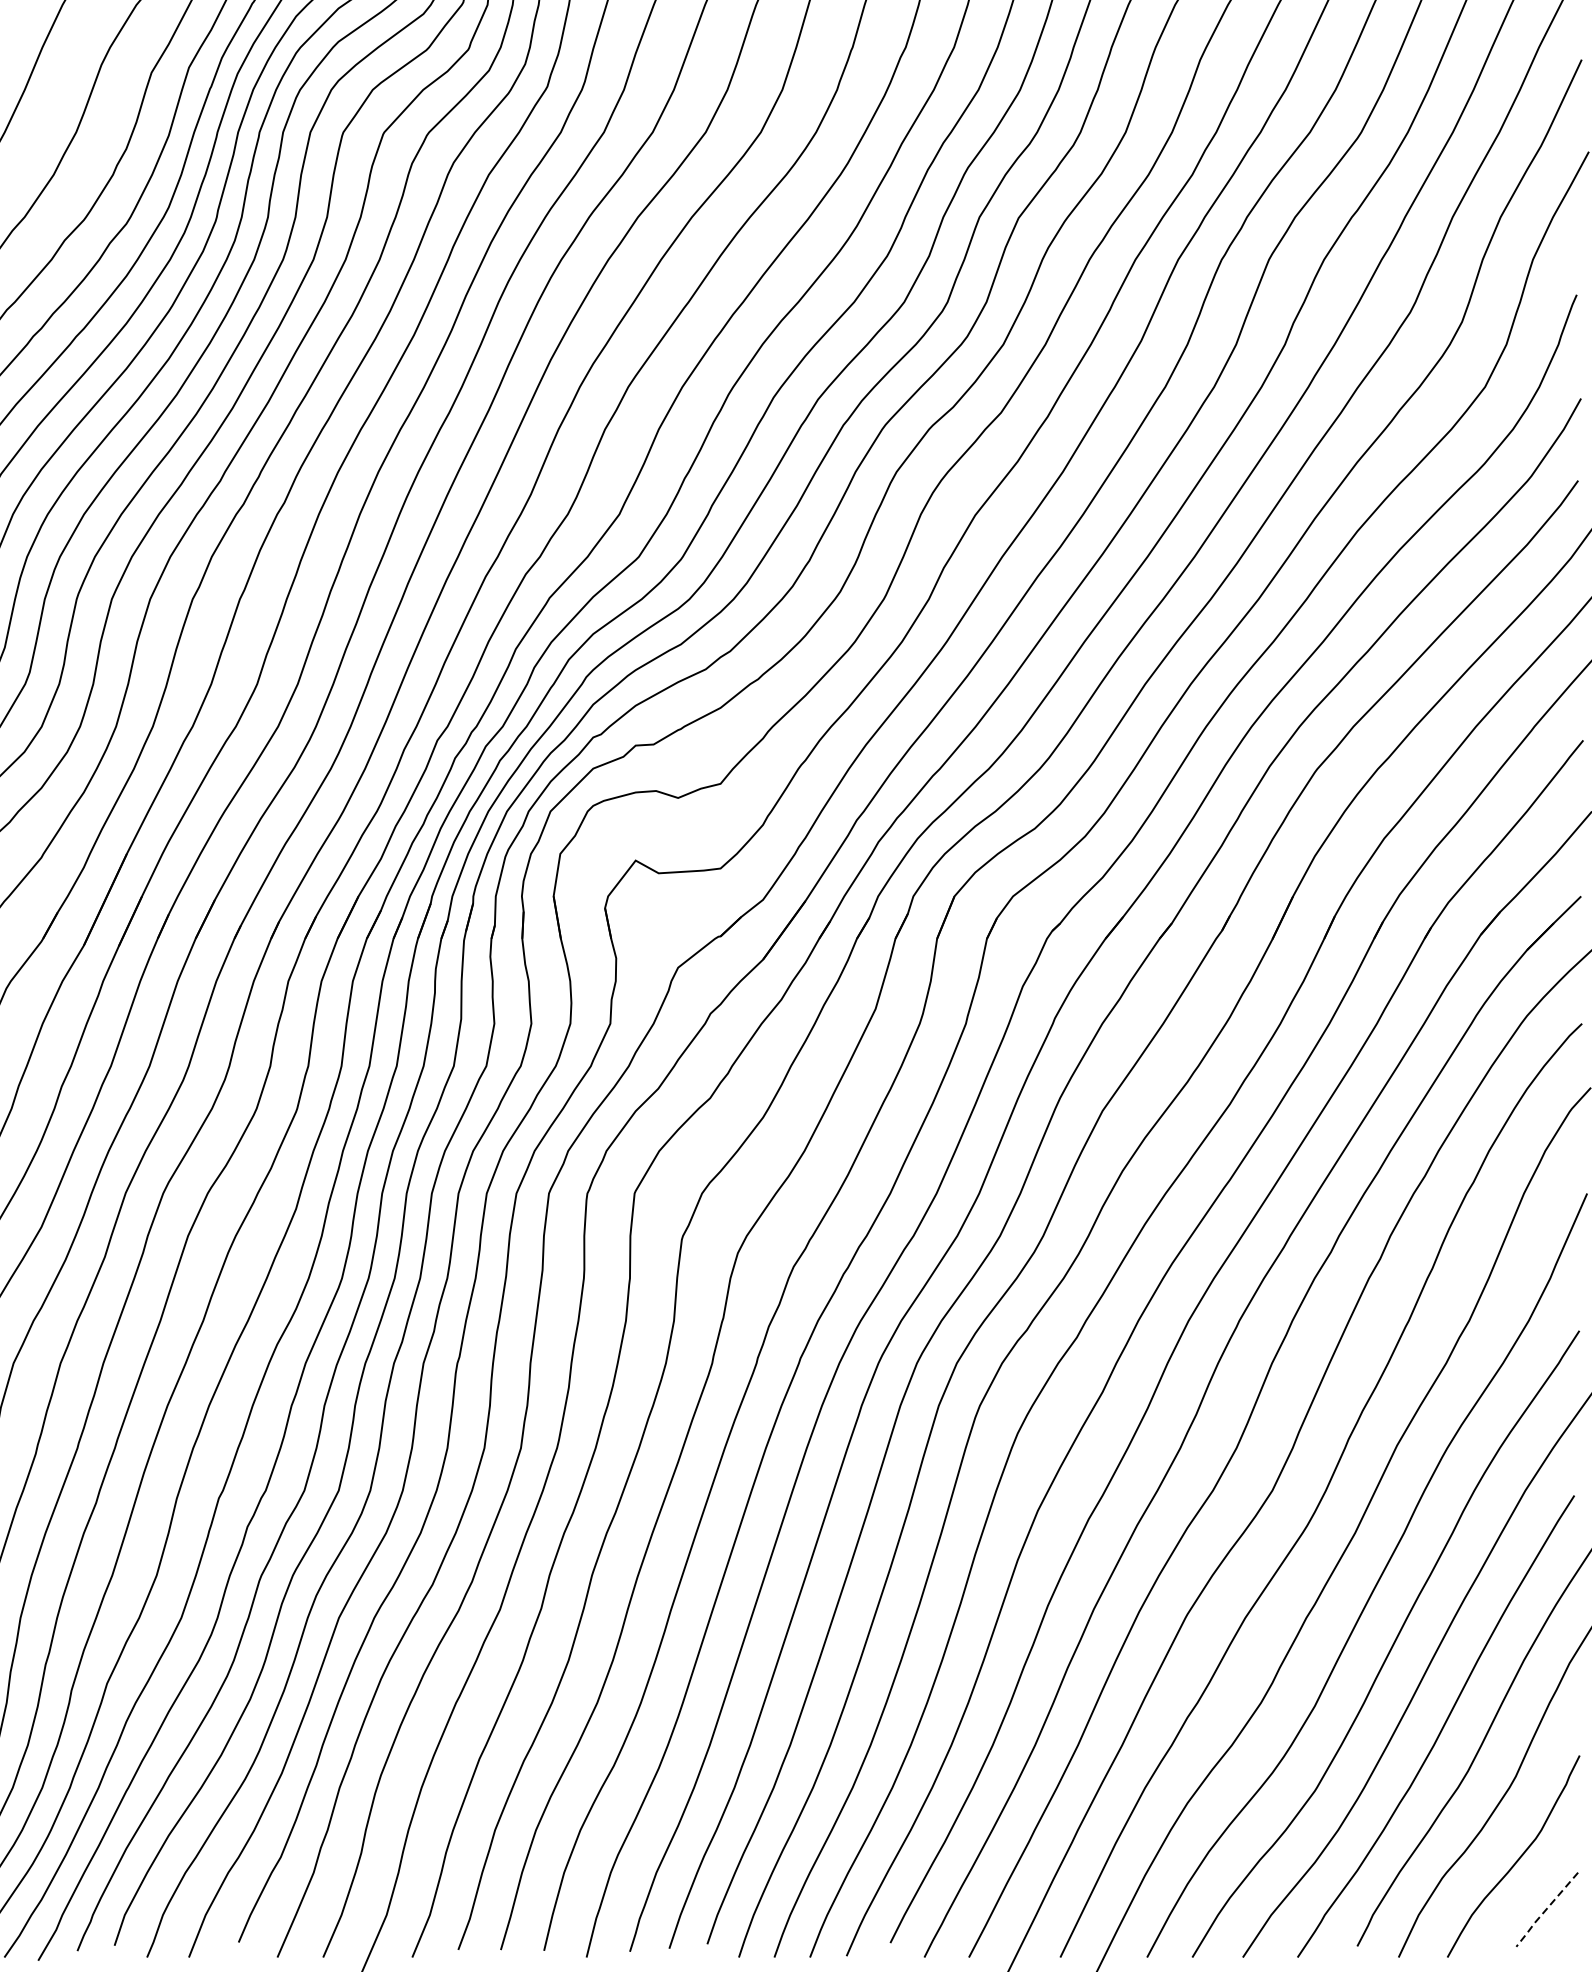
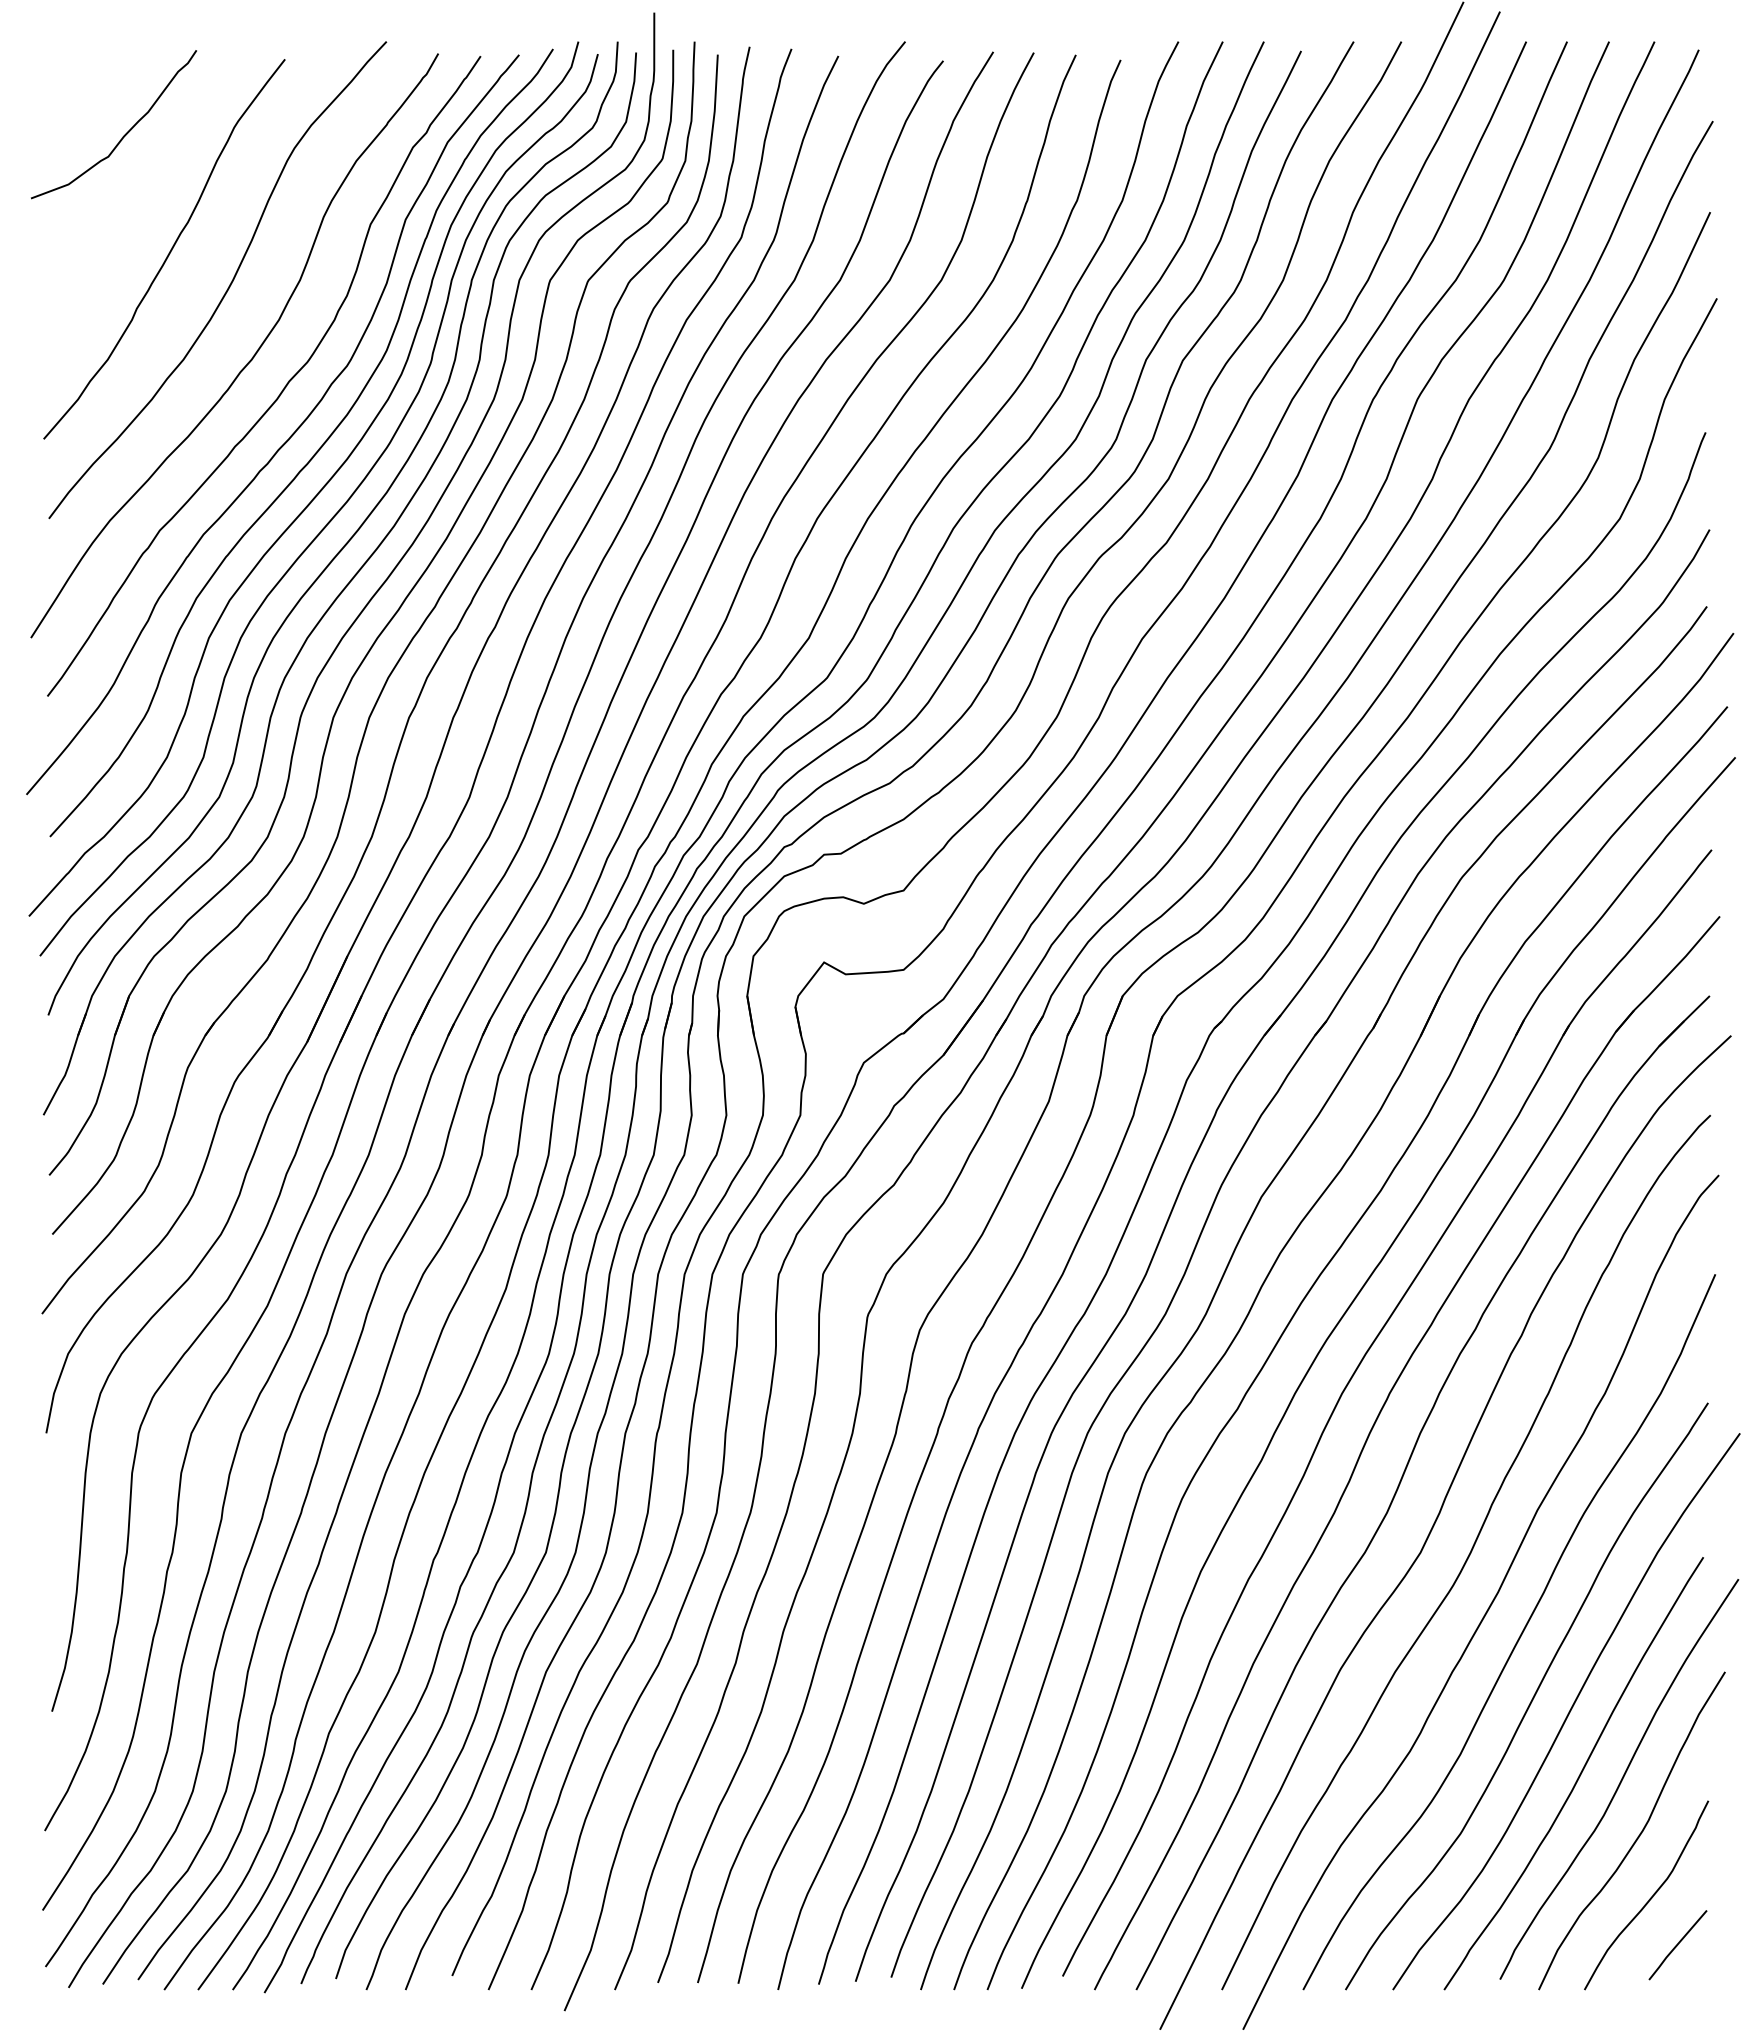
line: (1545, 1911) -> (1676, 1946), dashed -> solid

